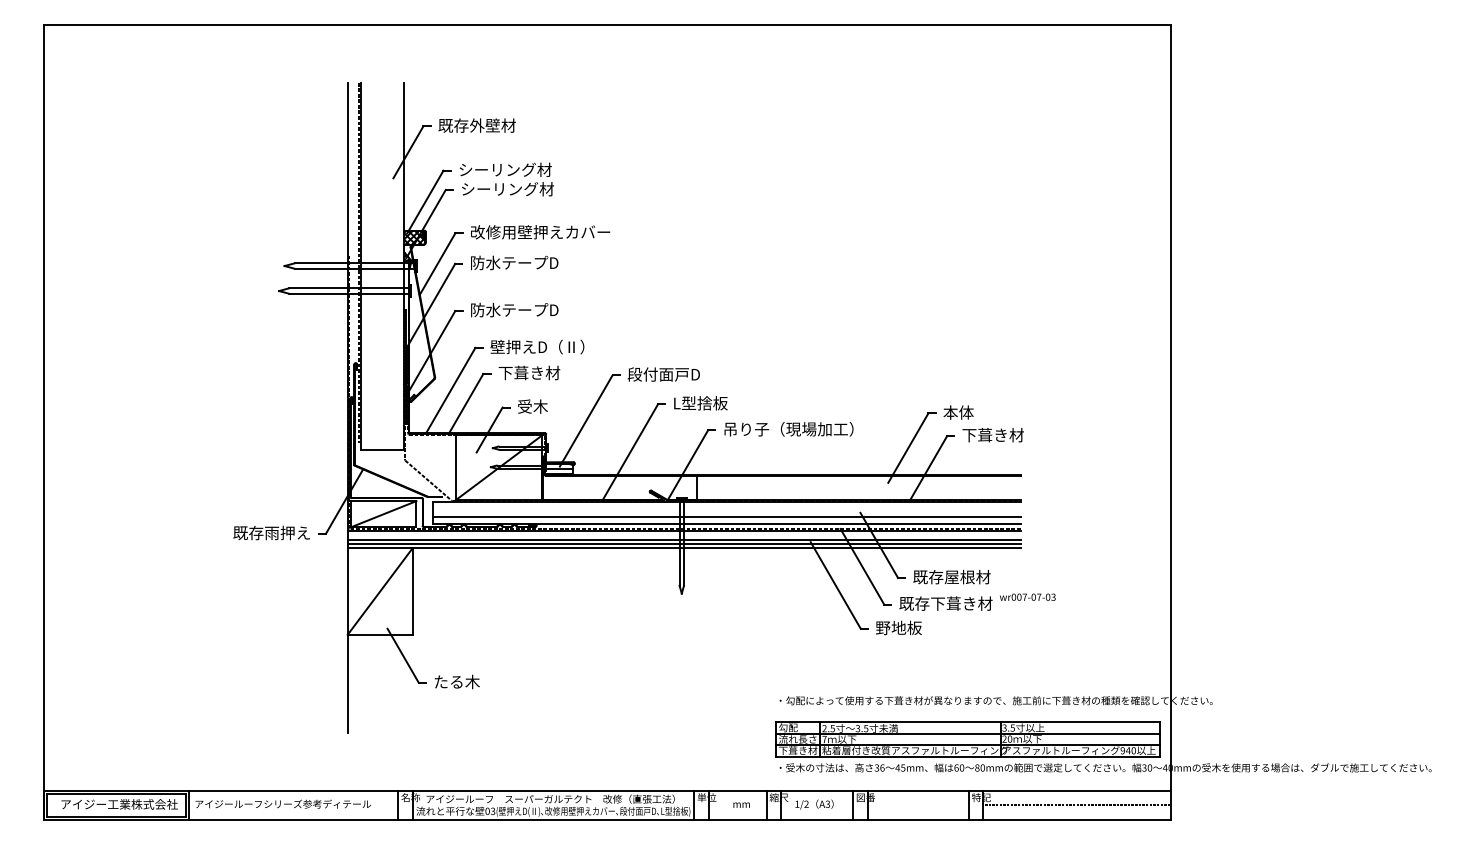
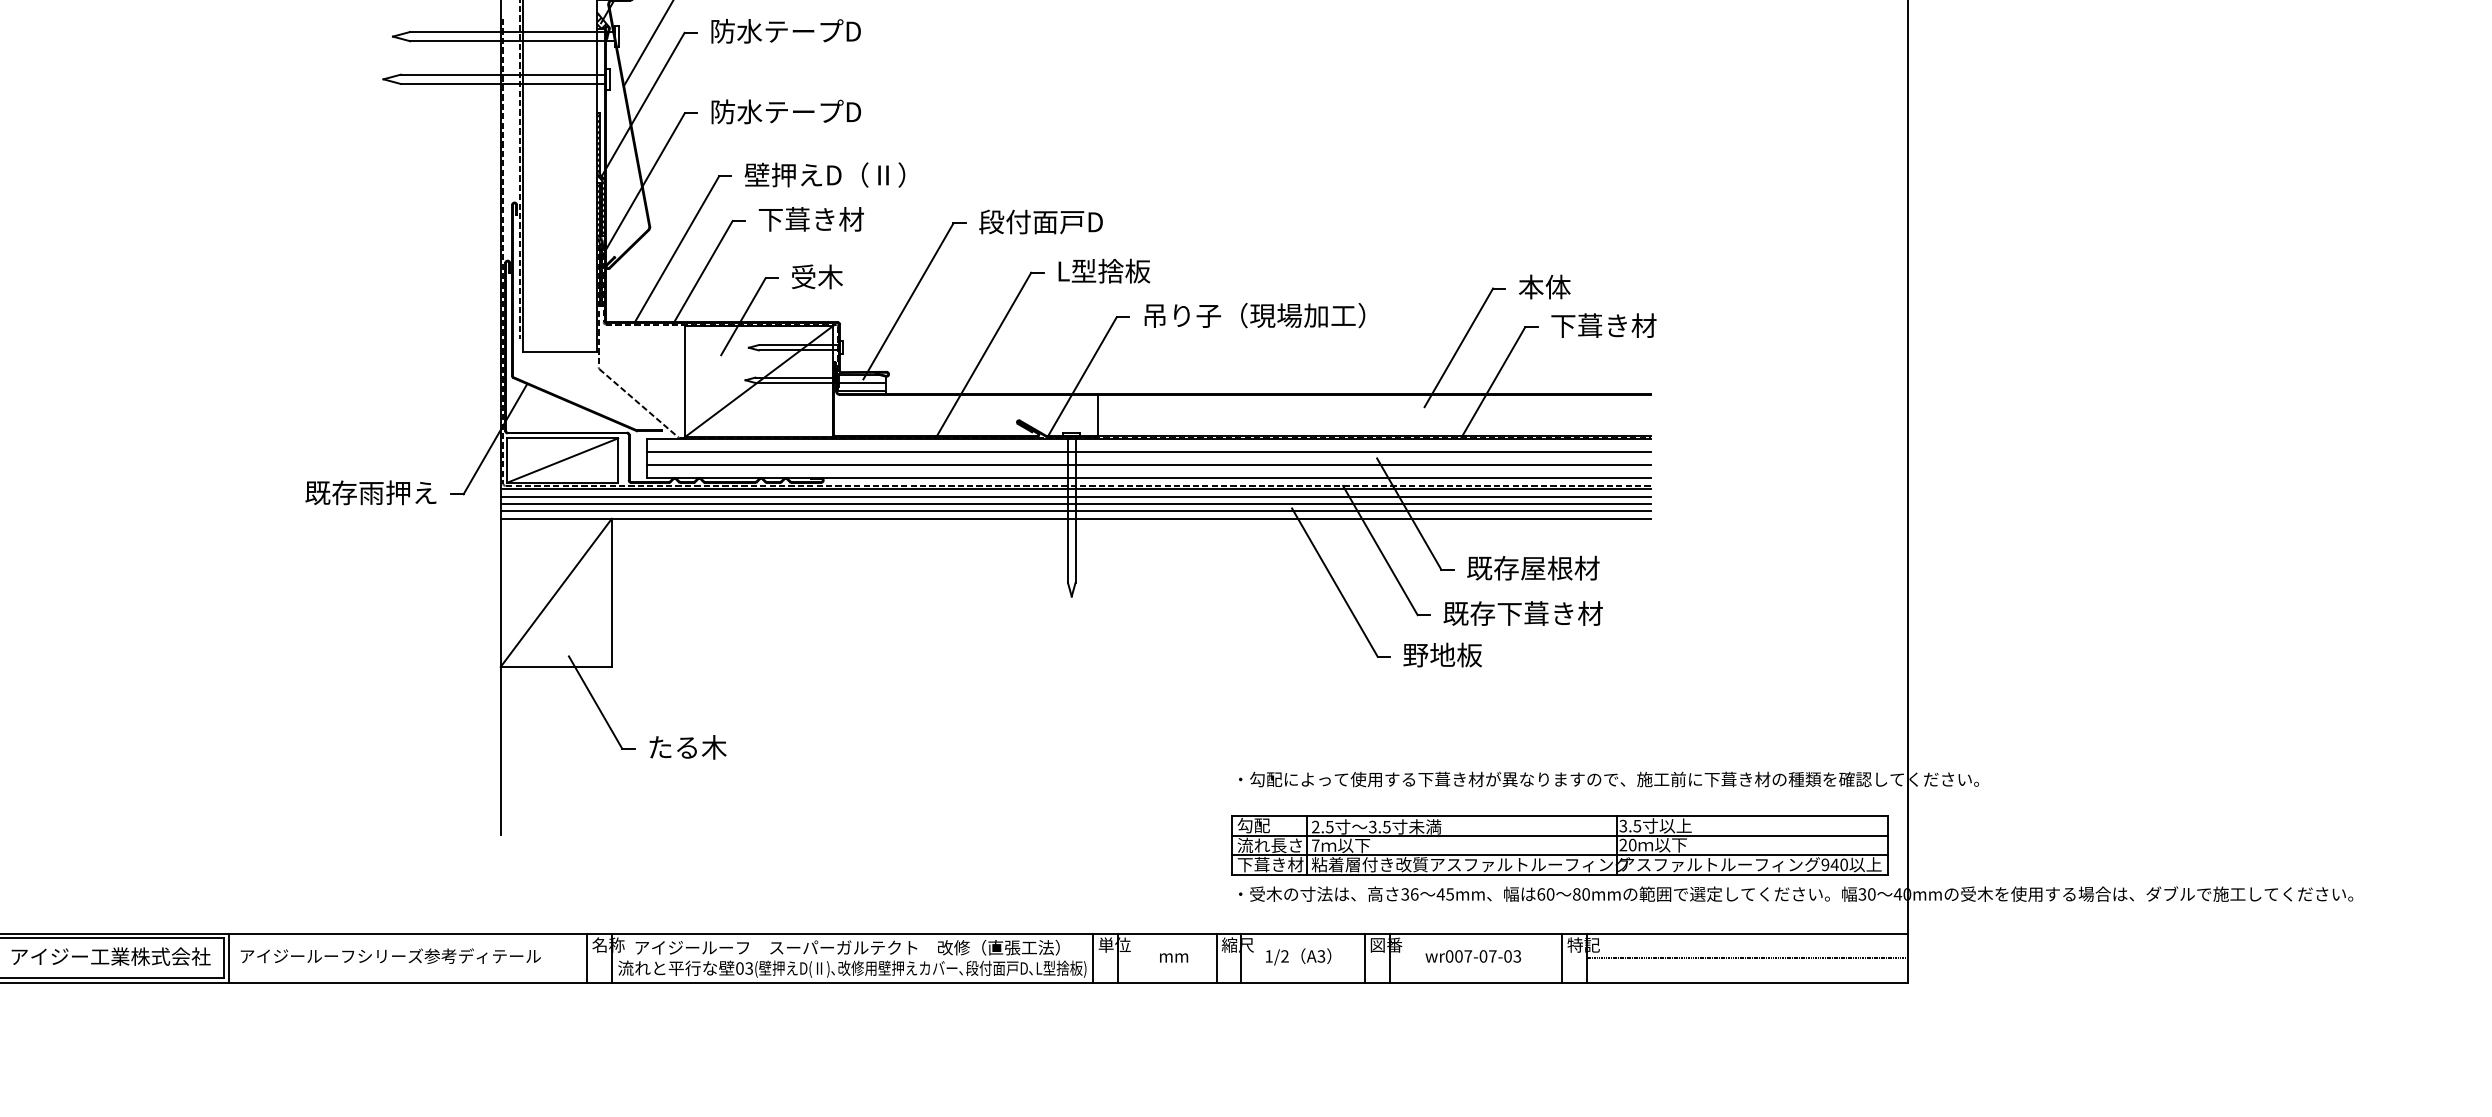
line: (726, 509) -> (1148, 452), added
line: (683, 535) -> (1074, 497), added
text: (1027, 596) -> (1472, 955), moved

